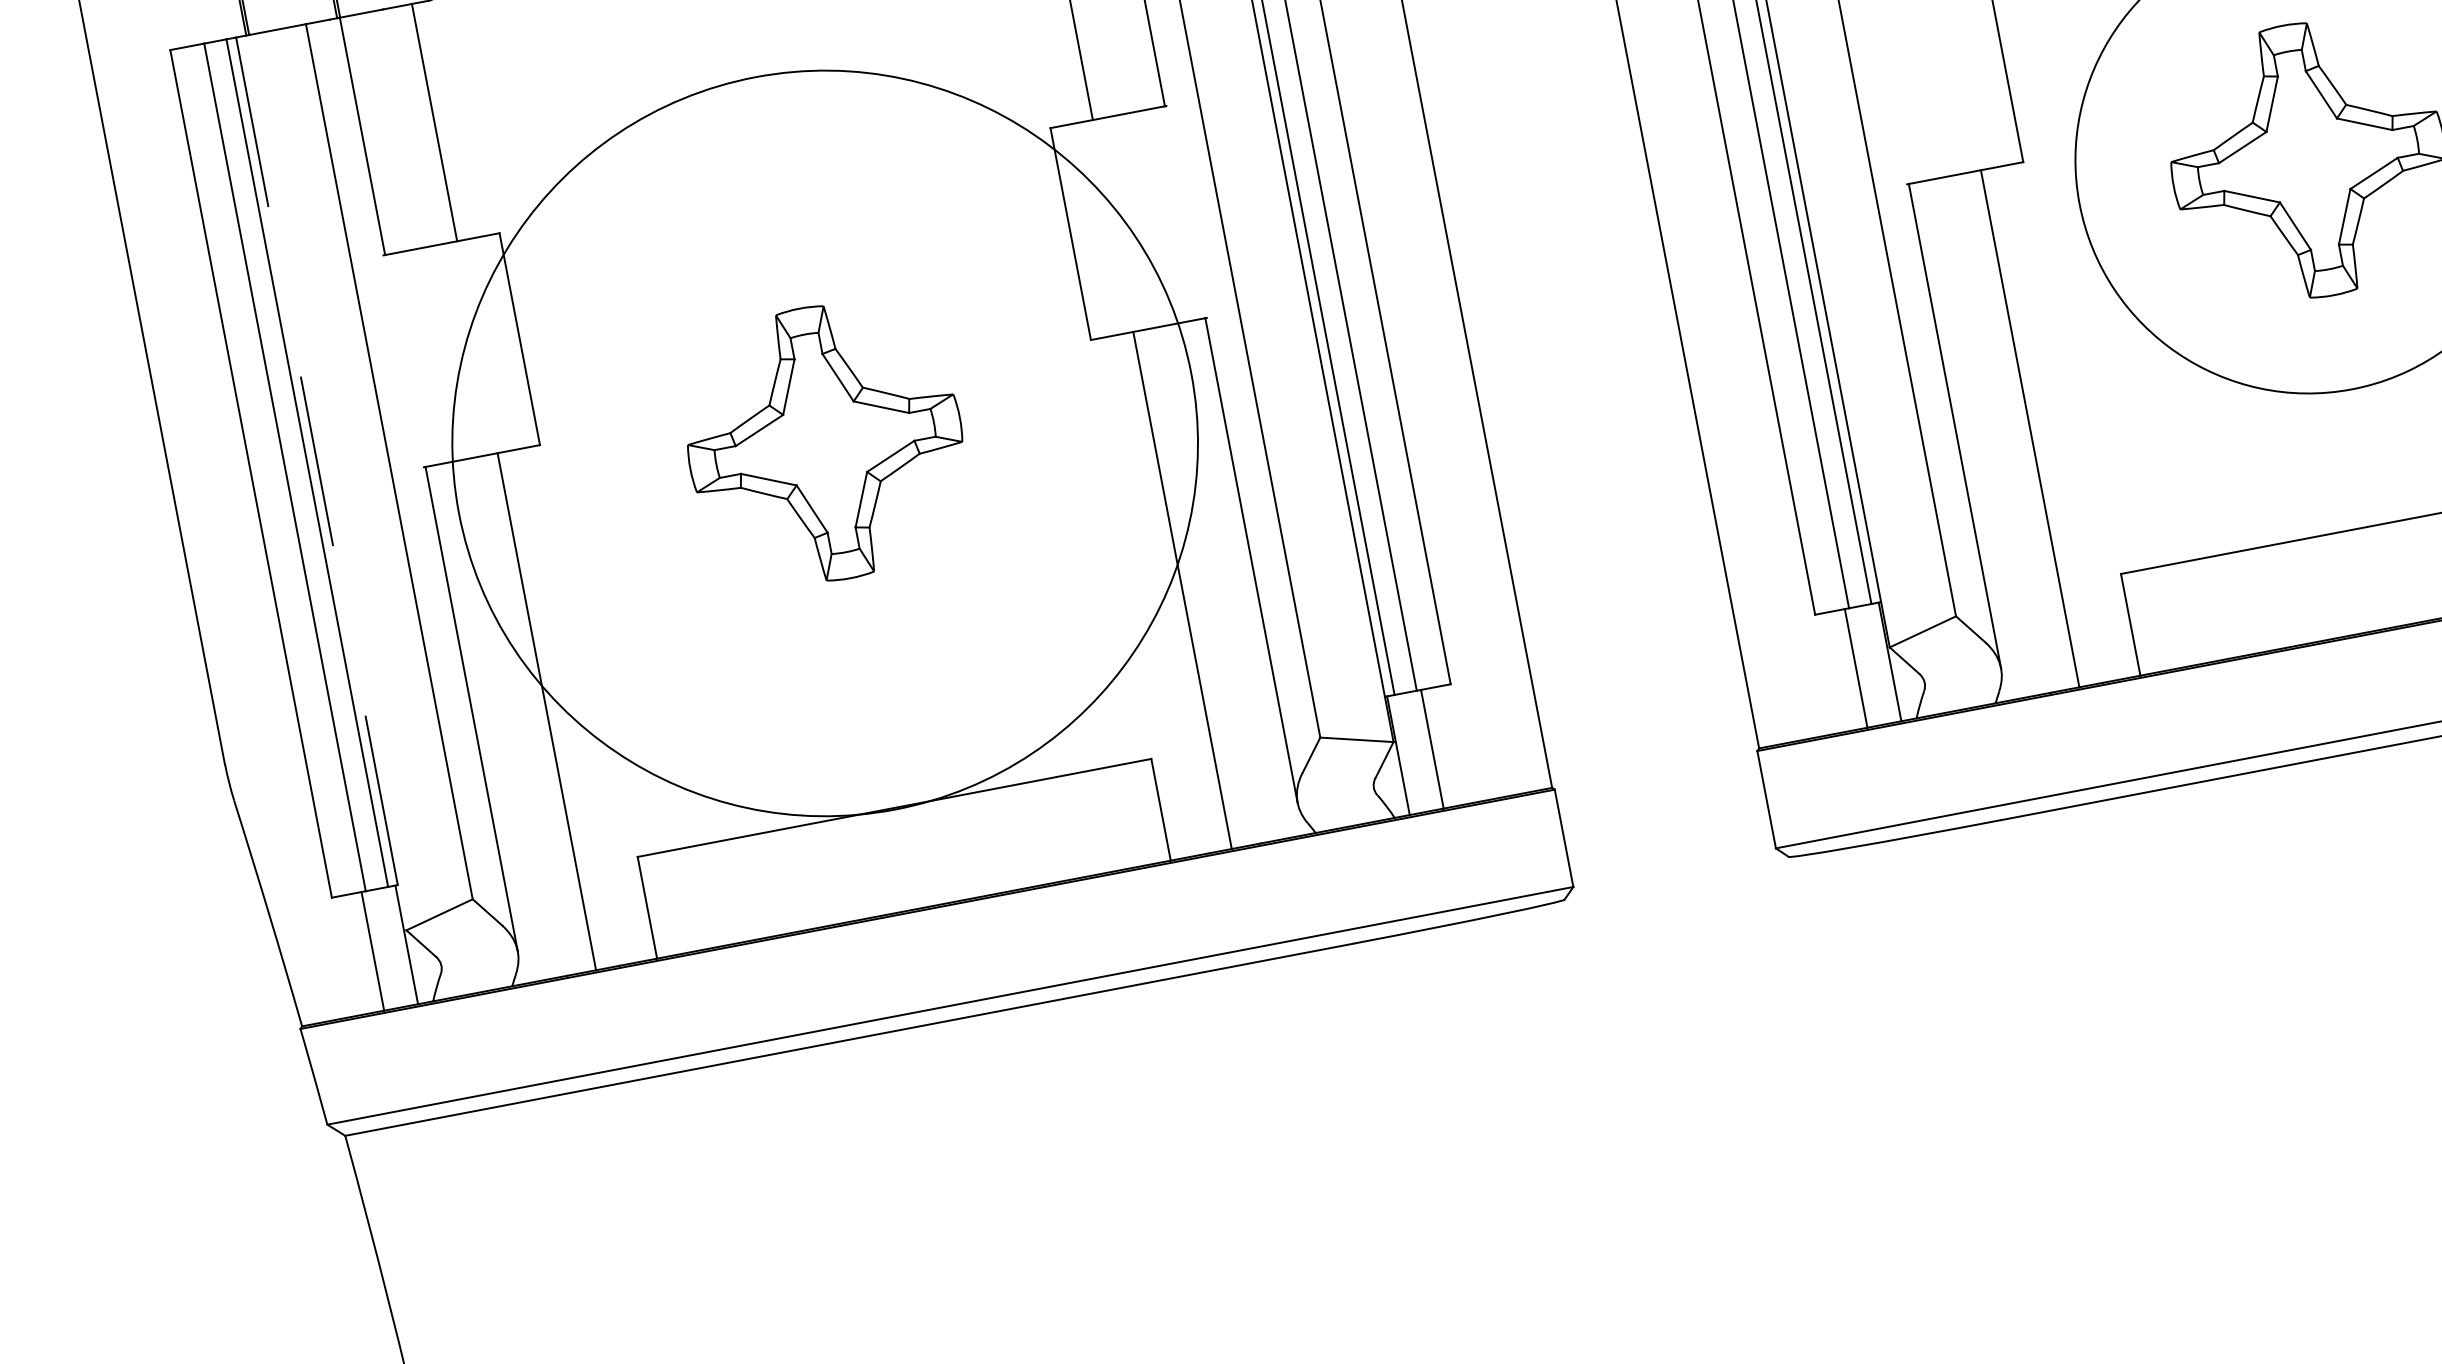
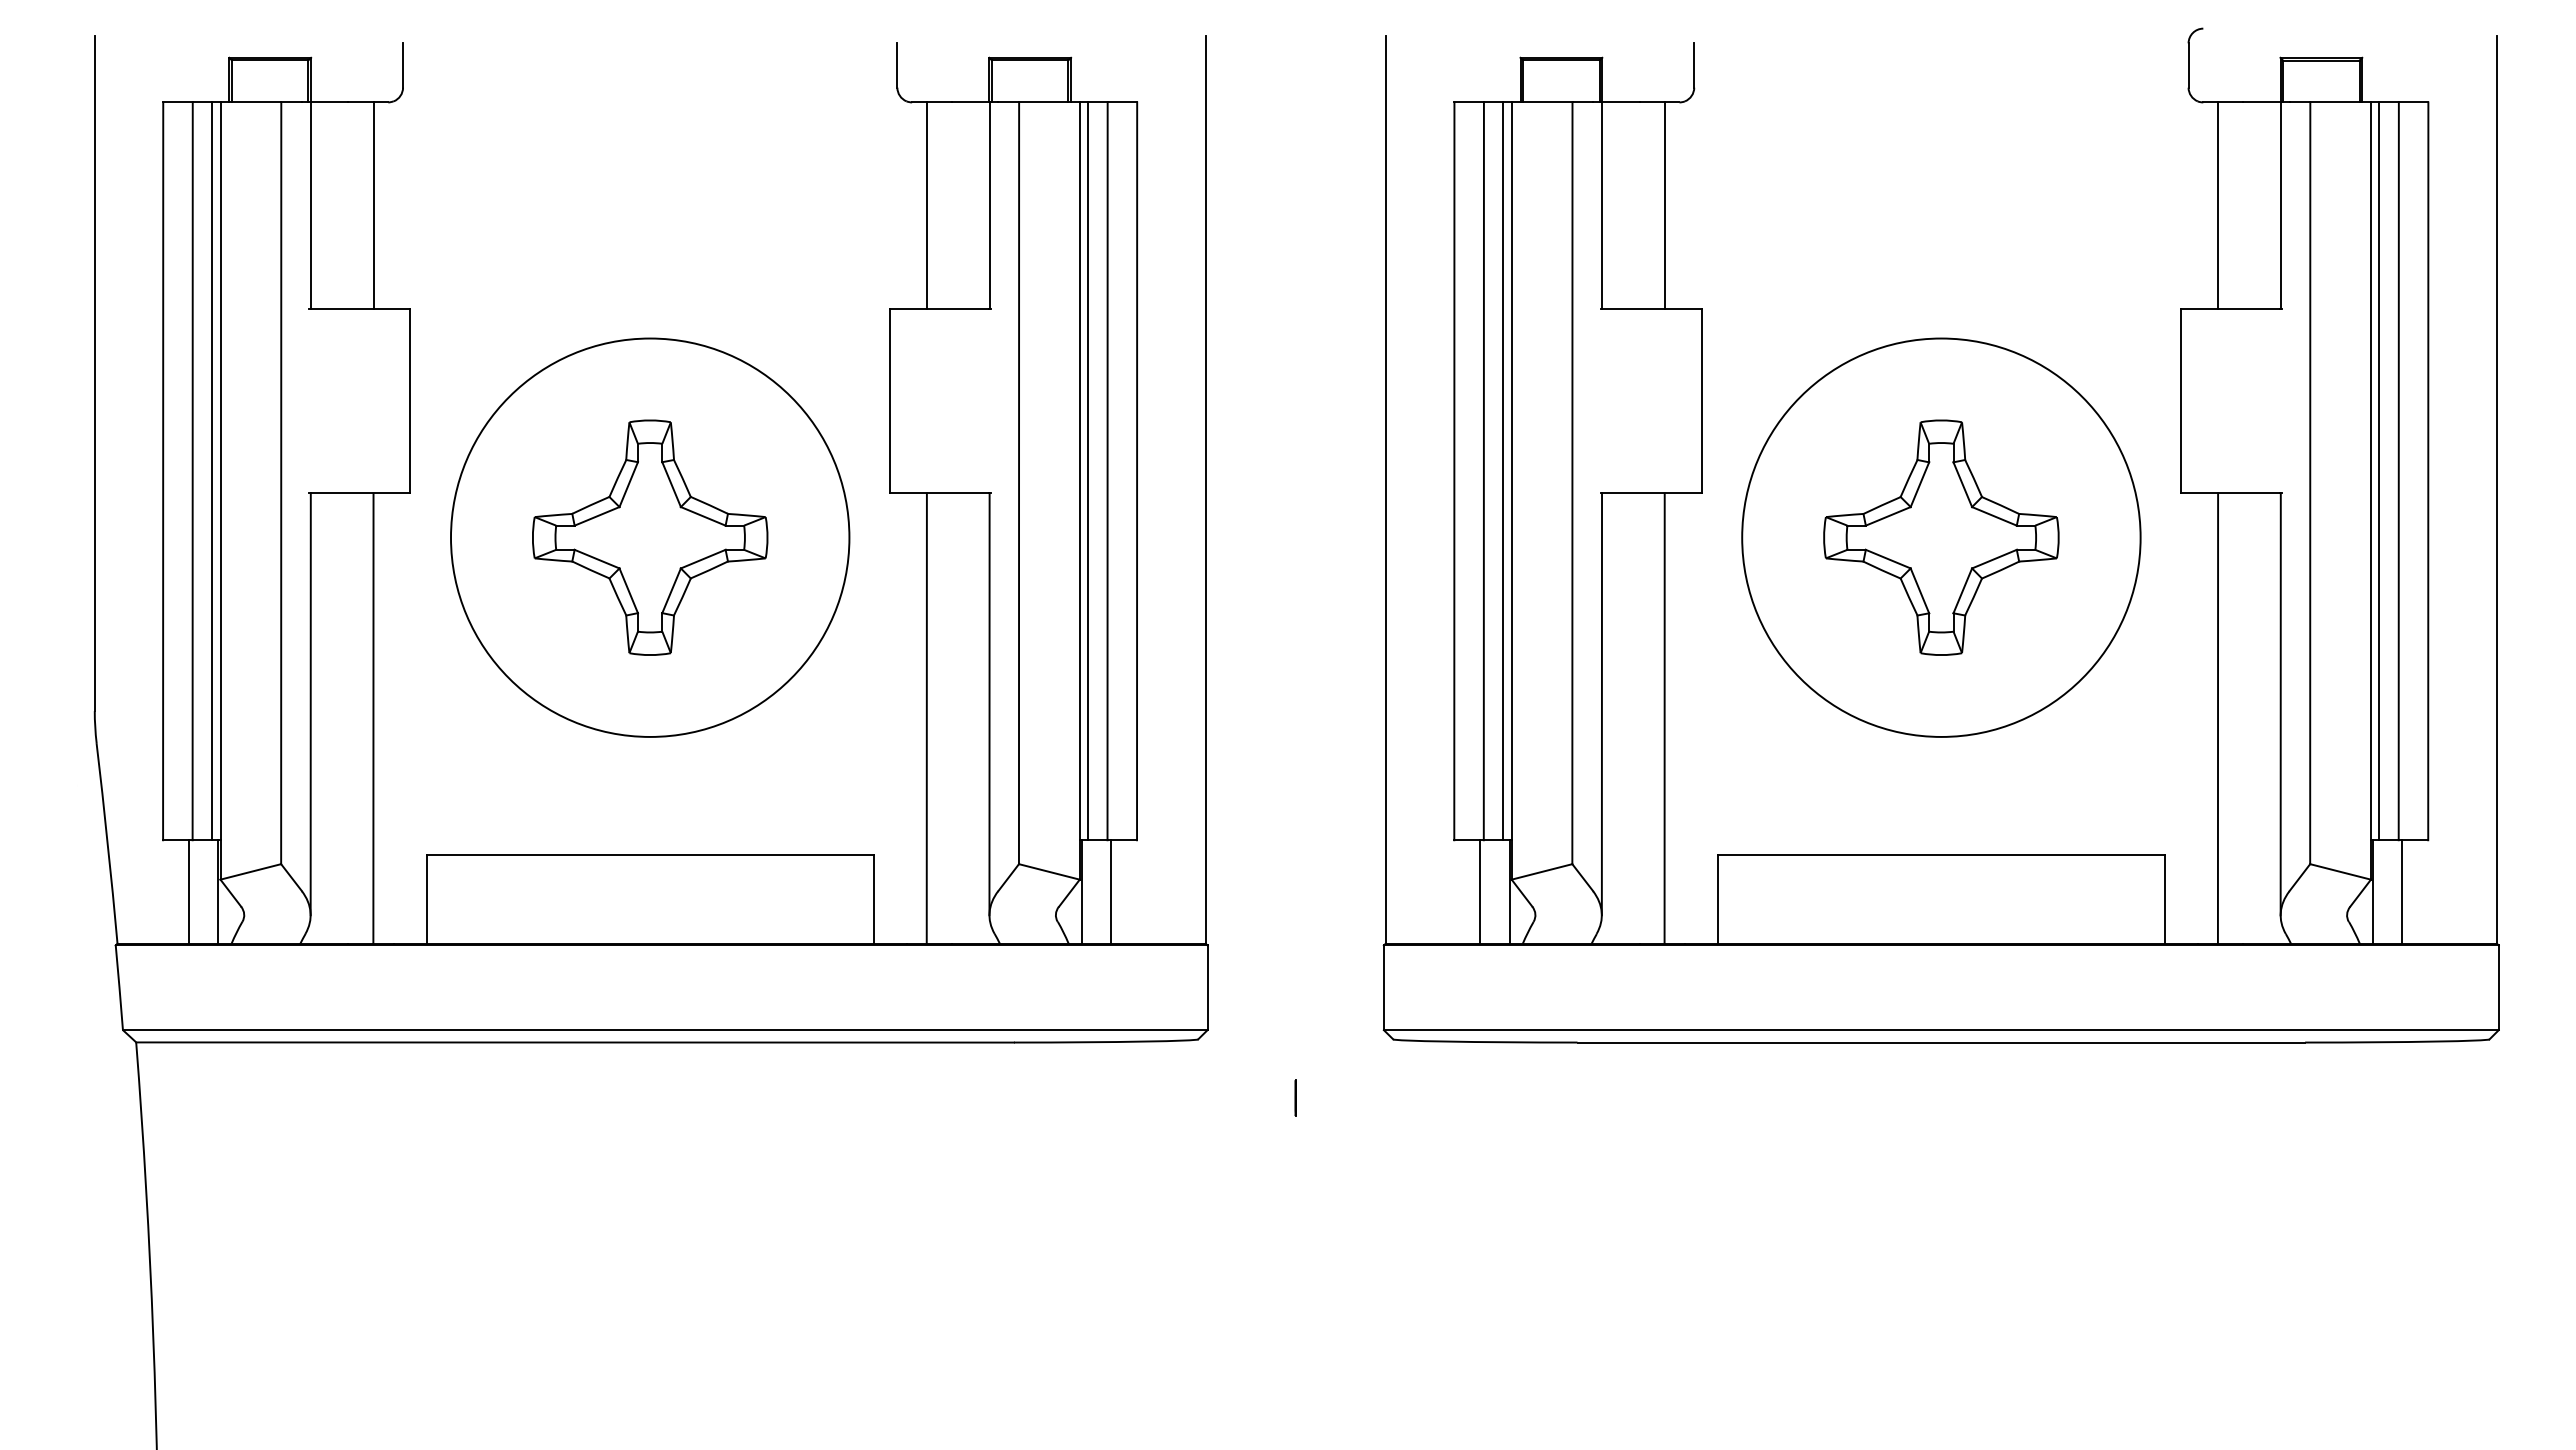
circle: (825, 443) -> (650, 537), size x0.62
line: (321, 484) -> (220, 491), dashed -> solid
line: (1689, 945) -> (1295, 1097), added

